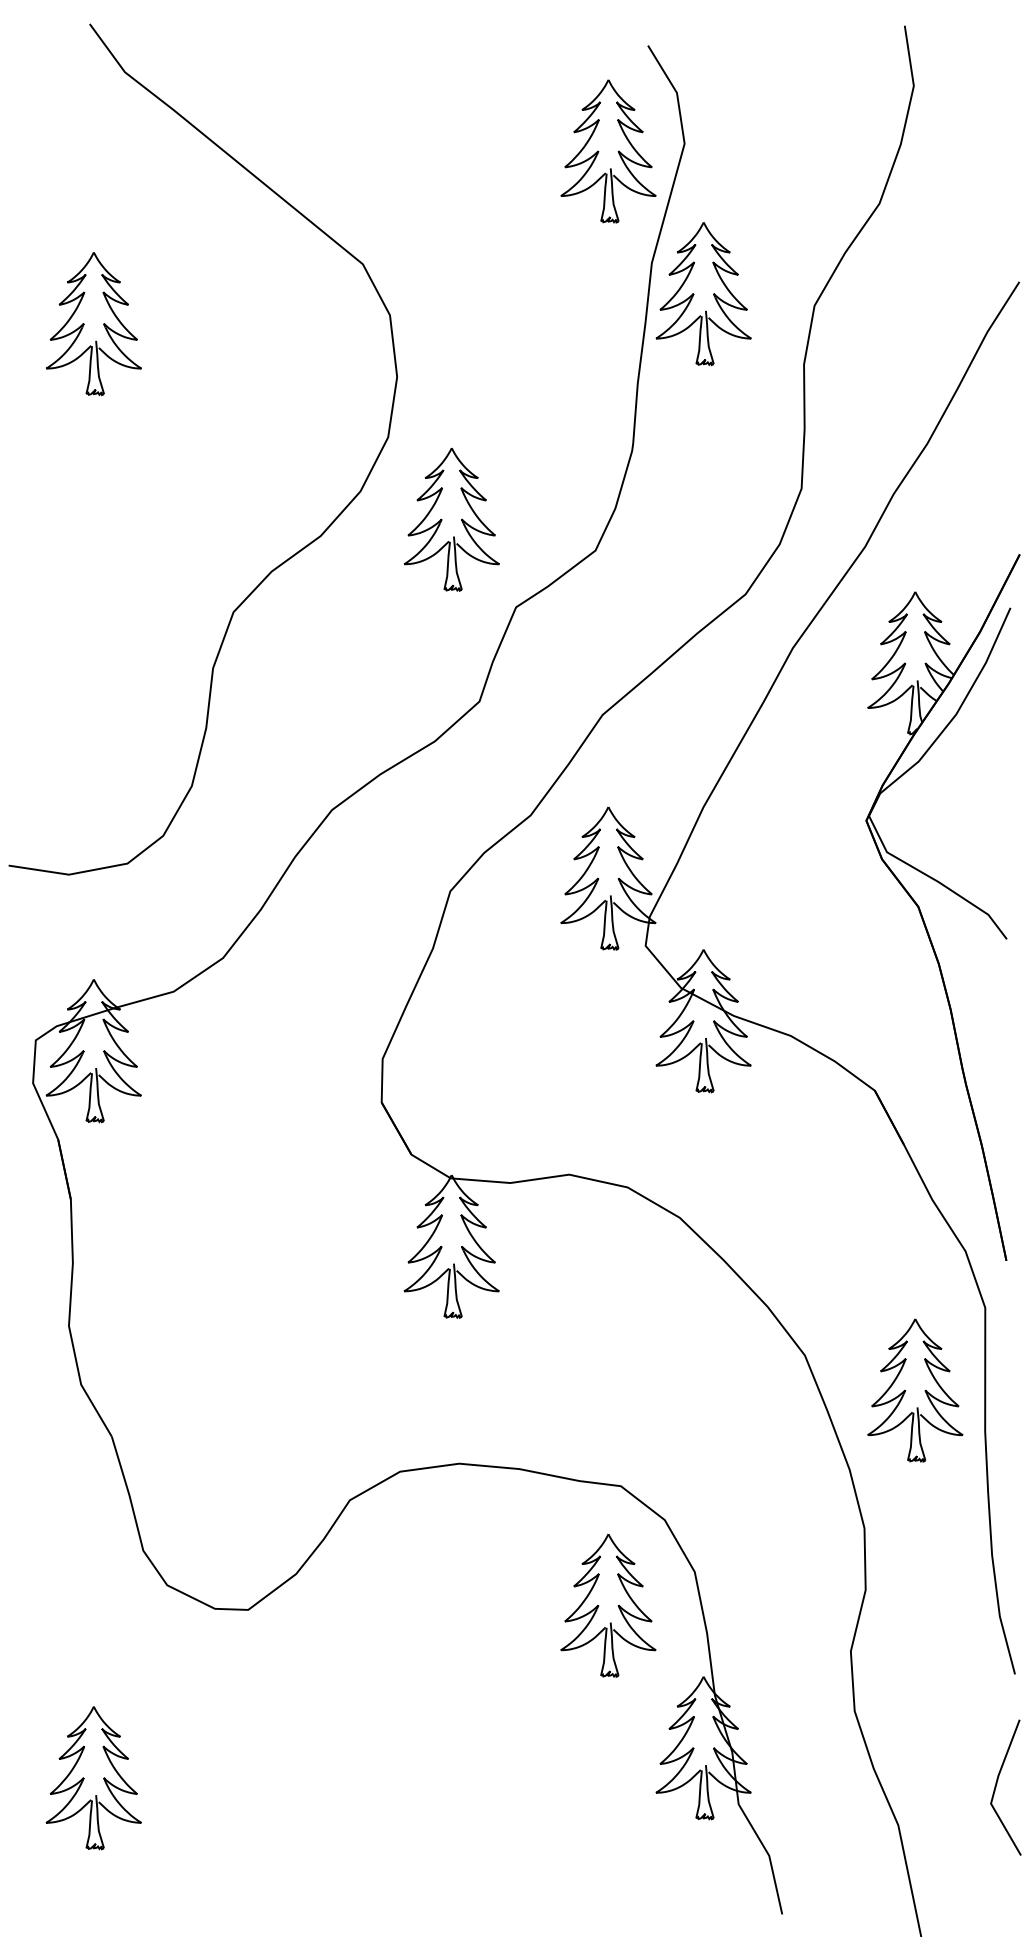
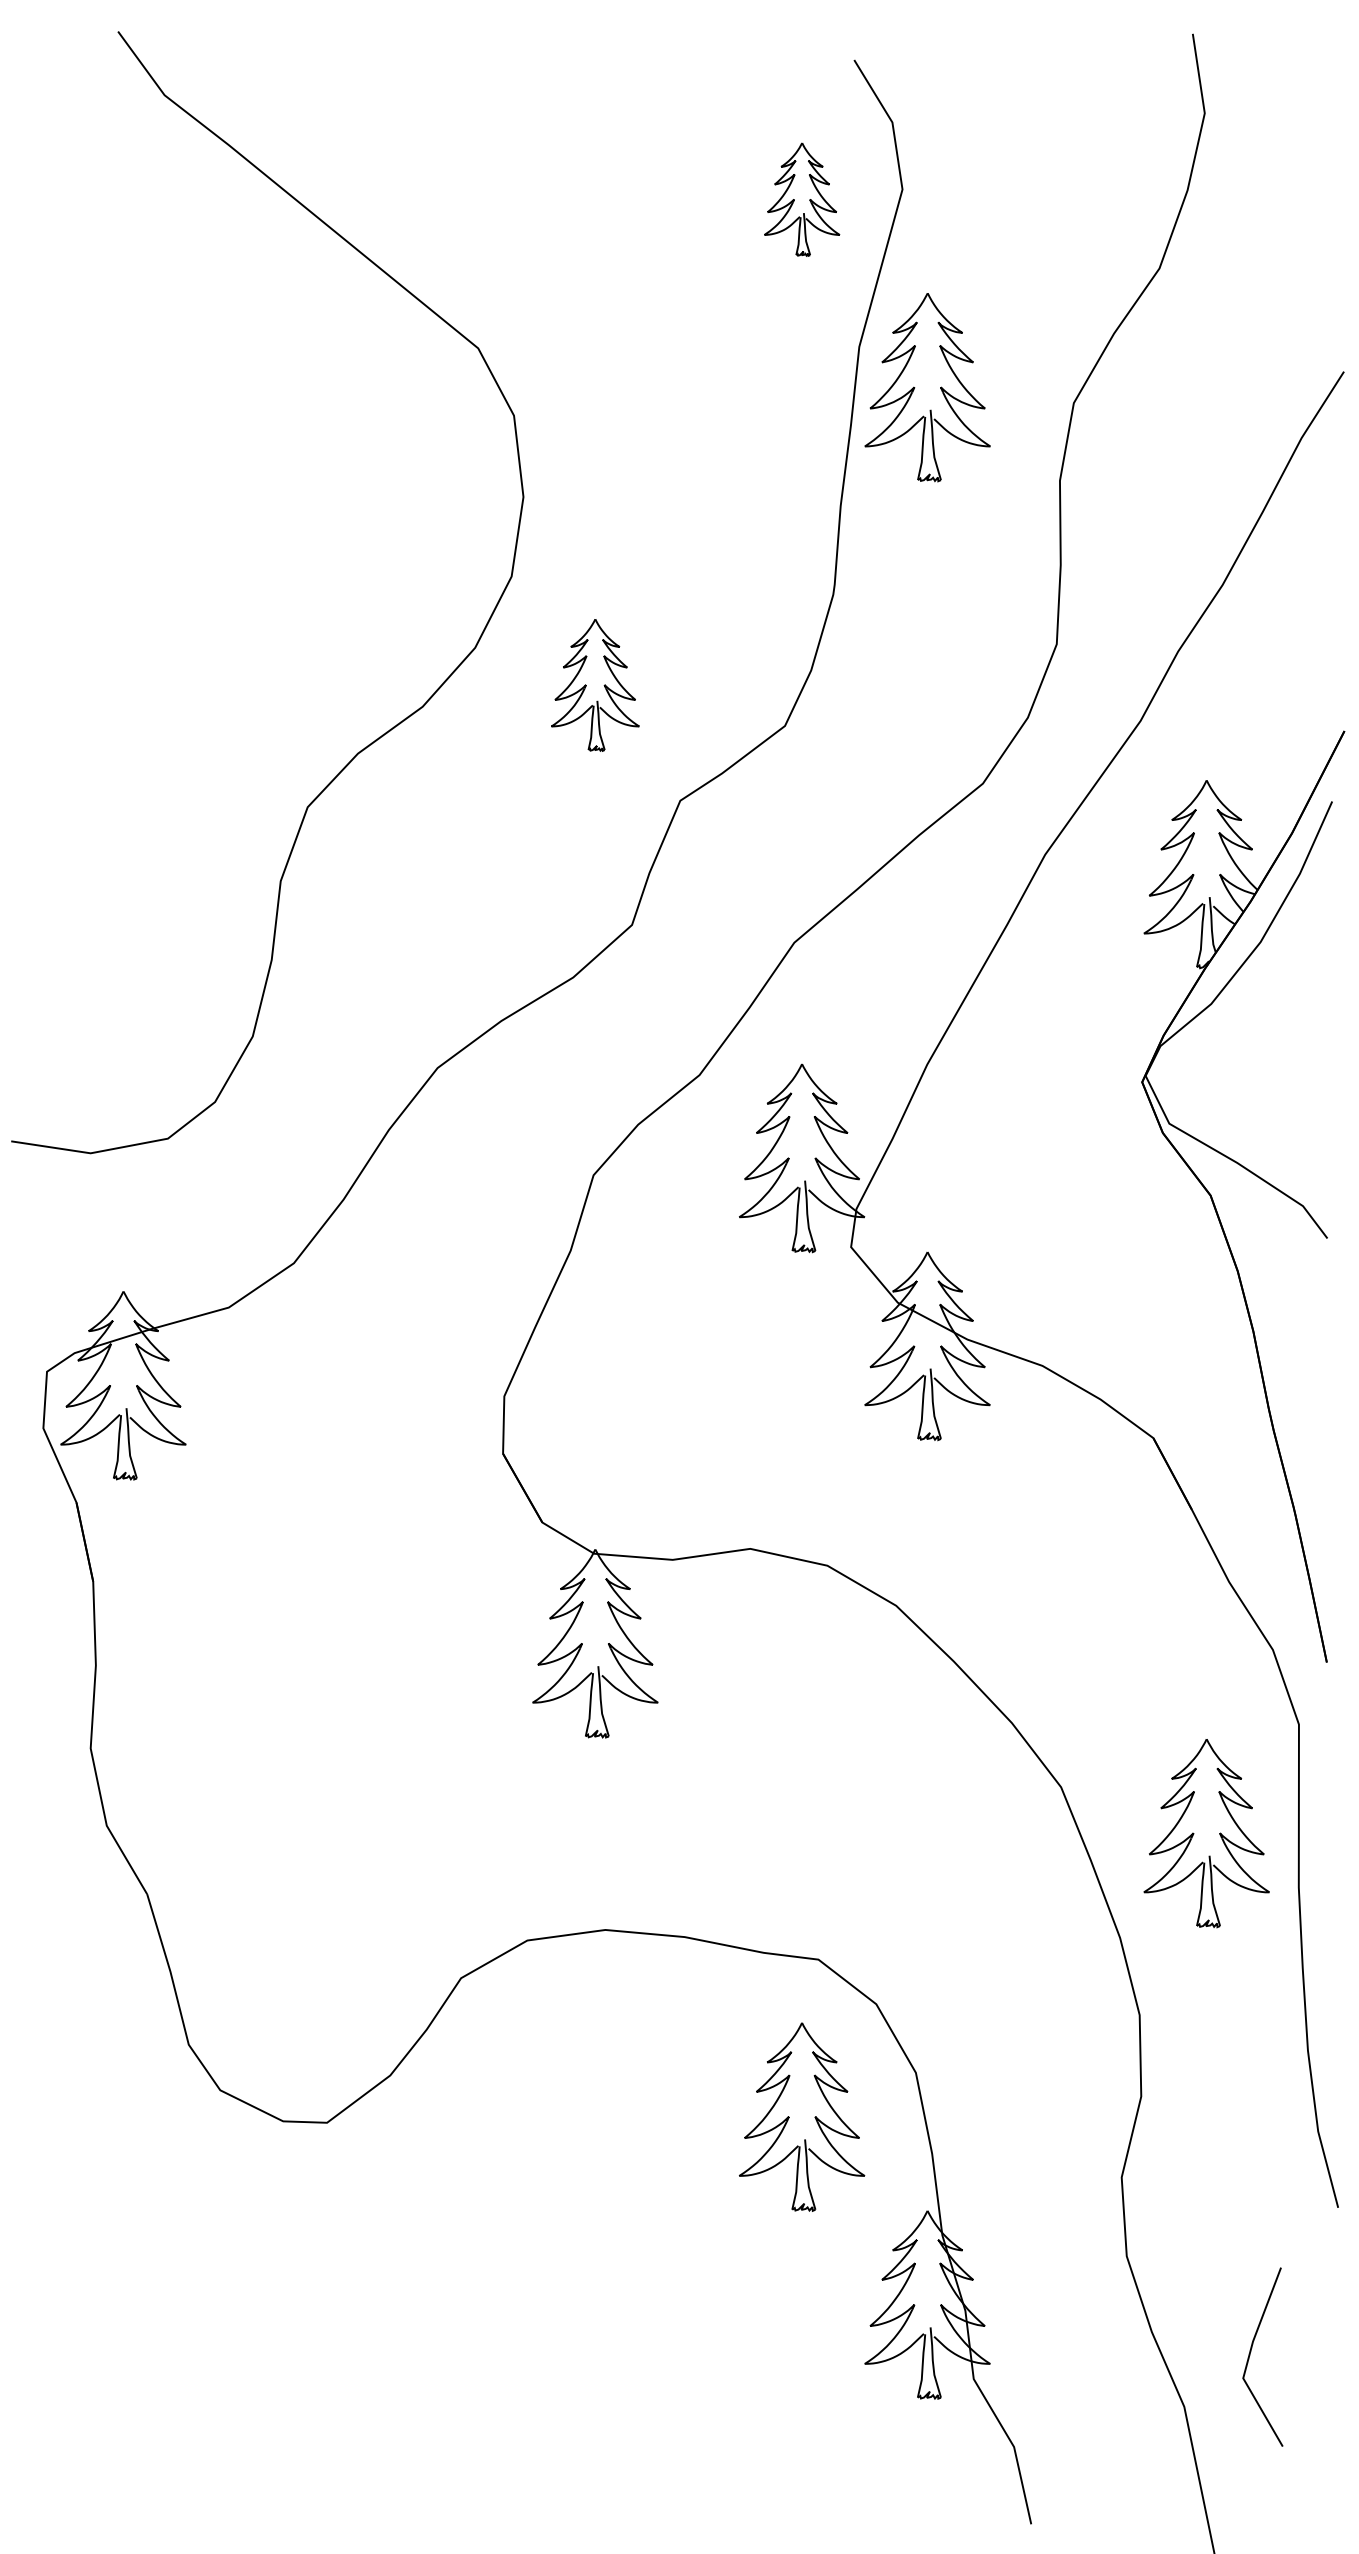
part: (608, 151) -> (802, 199), size x0.6
part: (93, 324) -> (123, 427), removed
part: (451, 519) -> (595, 684), size x0.7
part: (93, 1778) -> (123, 2345), removed
line: (997, 1784) -> (1251, 2352), moved

